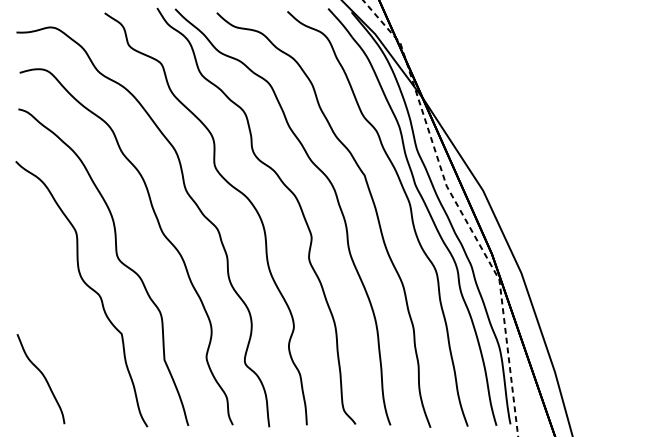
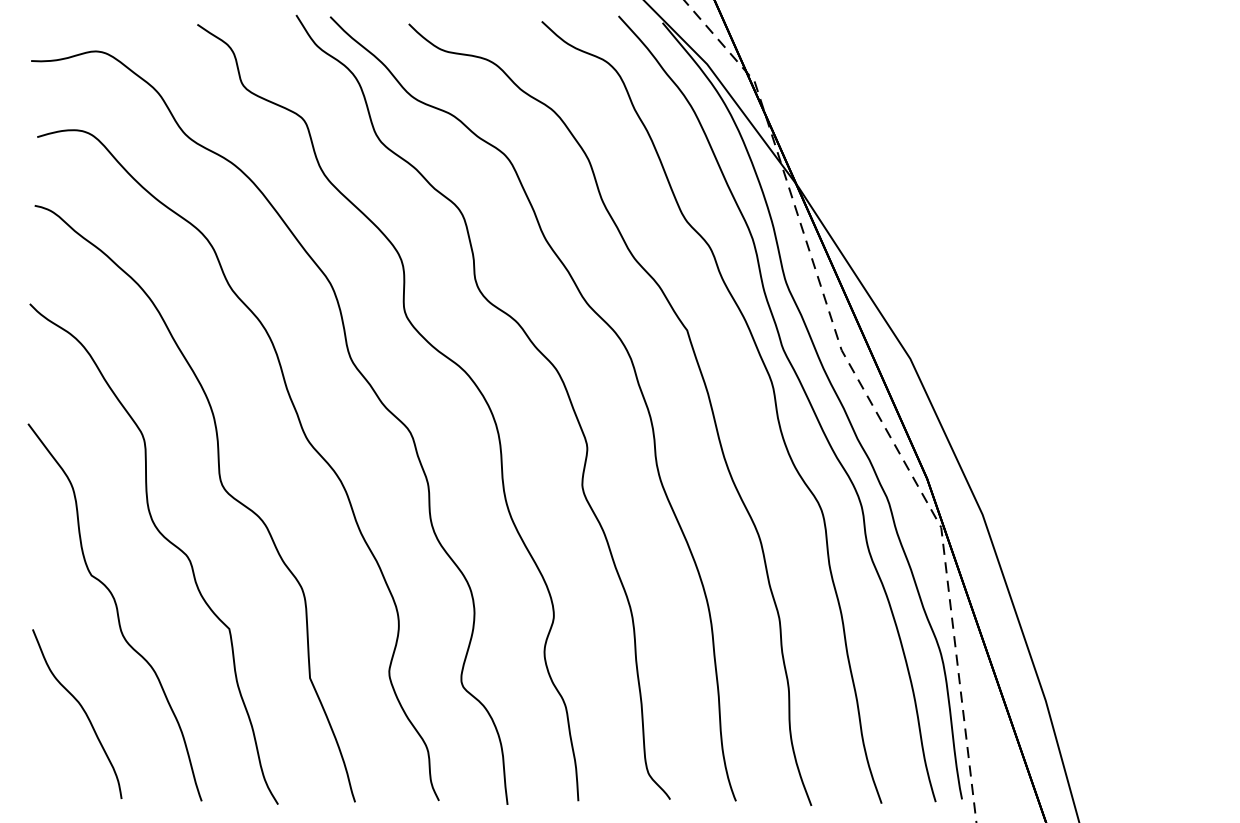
curve: (61, 324) -> (115, 611), added

